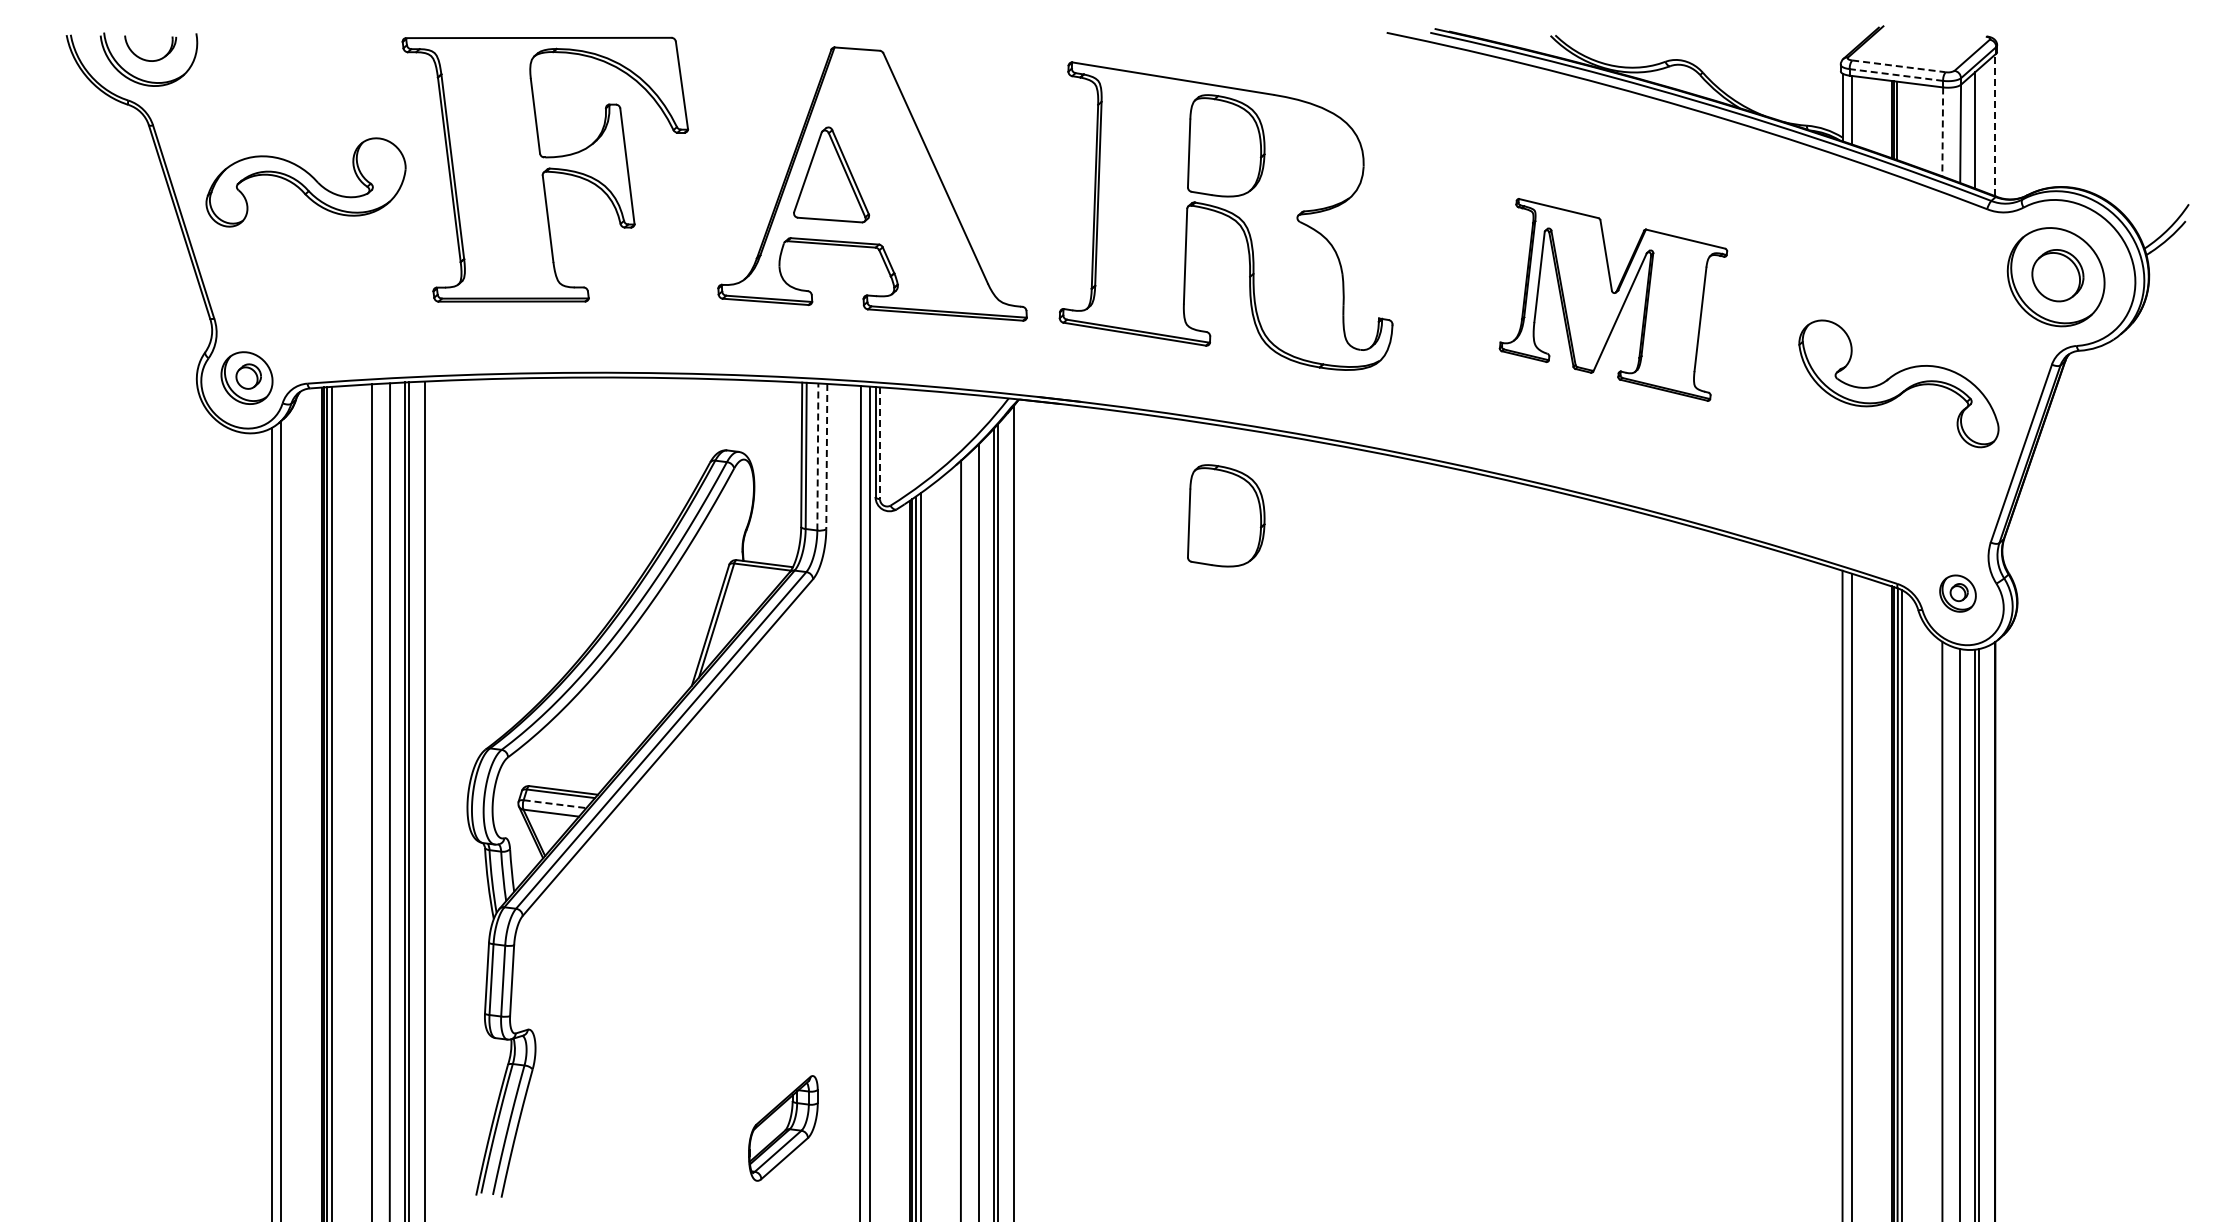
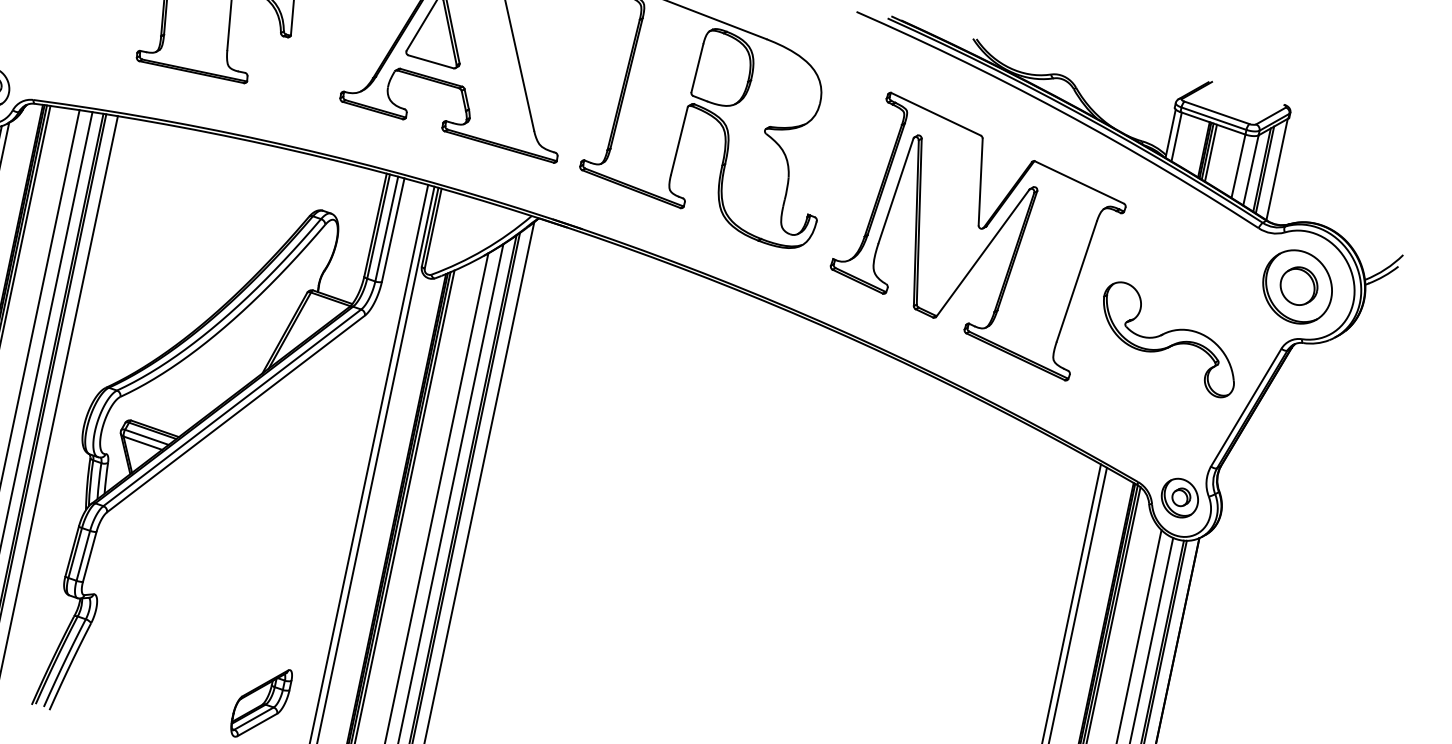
line: (1899, 66) -> (1217, 113), dashed -> solid
line: (1895, 74) -> (1213, 118), dashed -> solid
line: (1902, 121) -> (1211, 152), added
line: (1995, 125) -> (1277, 169), dashed -> solid
line: (1979, 129) -> (1265, 170), added
line: (1942, 132) -> (1238, 166), dashed -> solid
part: (1613, 299) -> (978, 236), size x1.67
line: (880, 443) -> (433, 228), dashed -> solid
line: (817, 456) -> (386, 228), dashed -> solid
line: (826, 456) -> (392, 230), dashed -> solid
part: (1226, 515) -> (669, 332), removed
part: (1957, 593) -> (1179, 497), size x1.43
line: (555, 804) -> (147, 437), dashed -> solid

